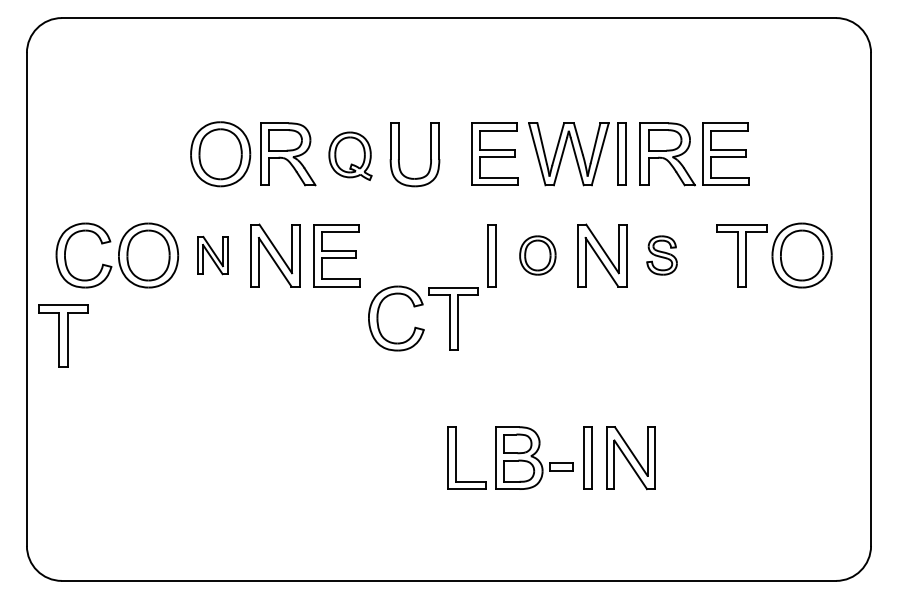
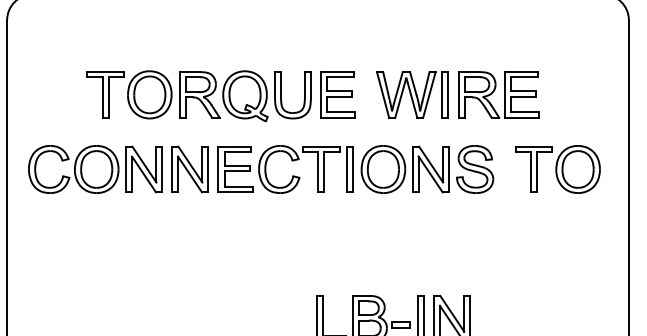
part: (494, 153) -> (337, 94), moved
part: (350, 156) -> (245, 96), size x1.43
part: (212, 255) -> (143, 169), size x1.67
part: (537, 255) -> (383, 169), size x1.67
part: (661, 255) -> (474, 169), size x1.67
part: (419, 327) -> (296, 176), moved
part: (63, 335) -> (105, 94), moved

